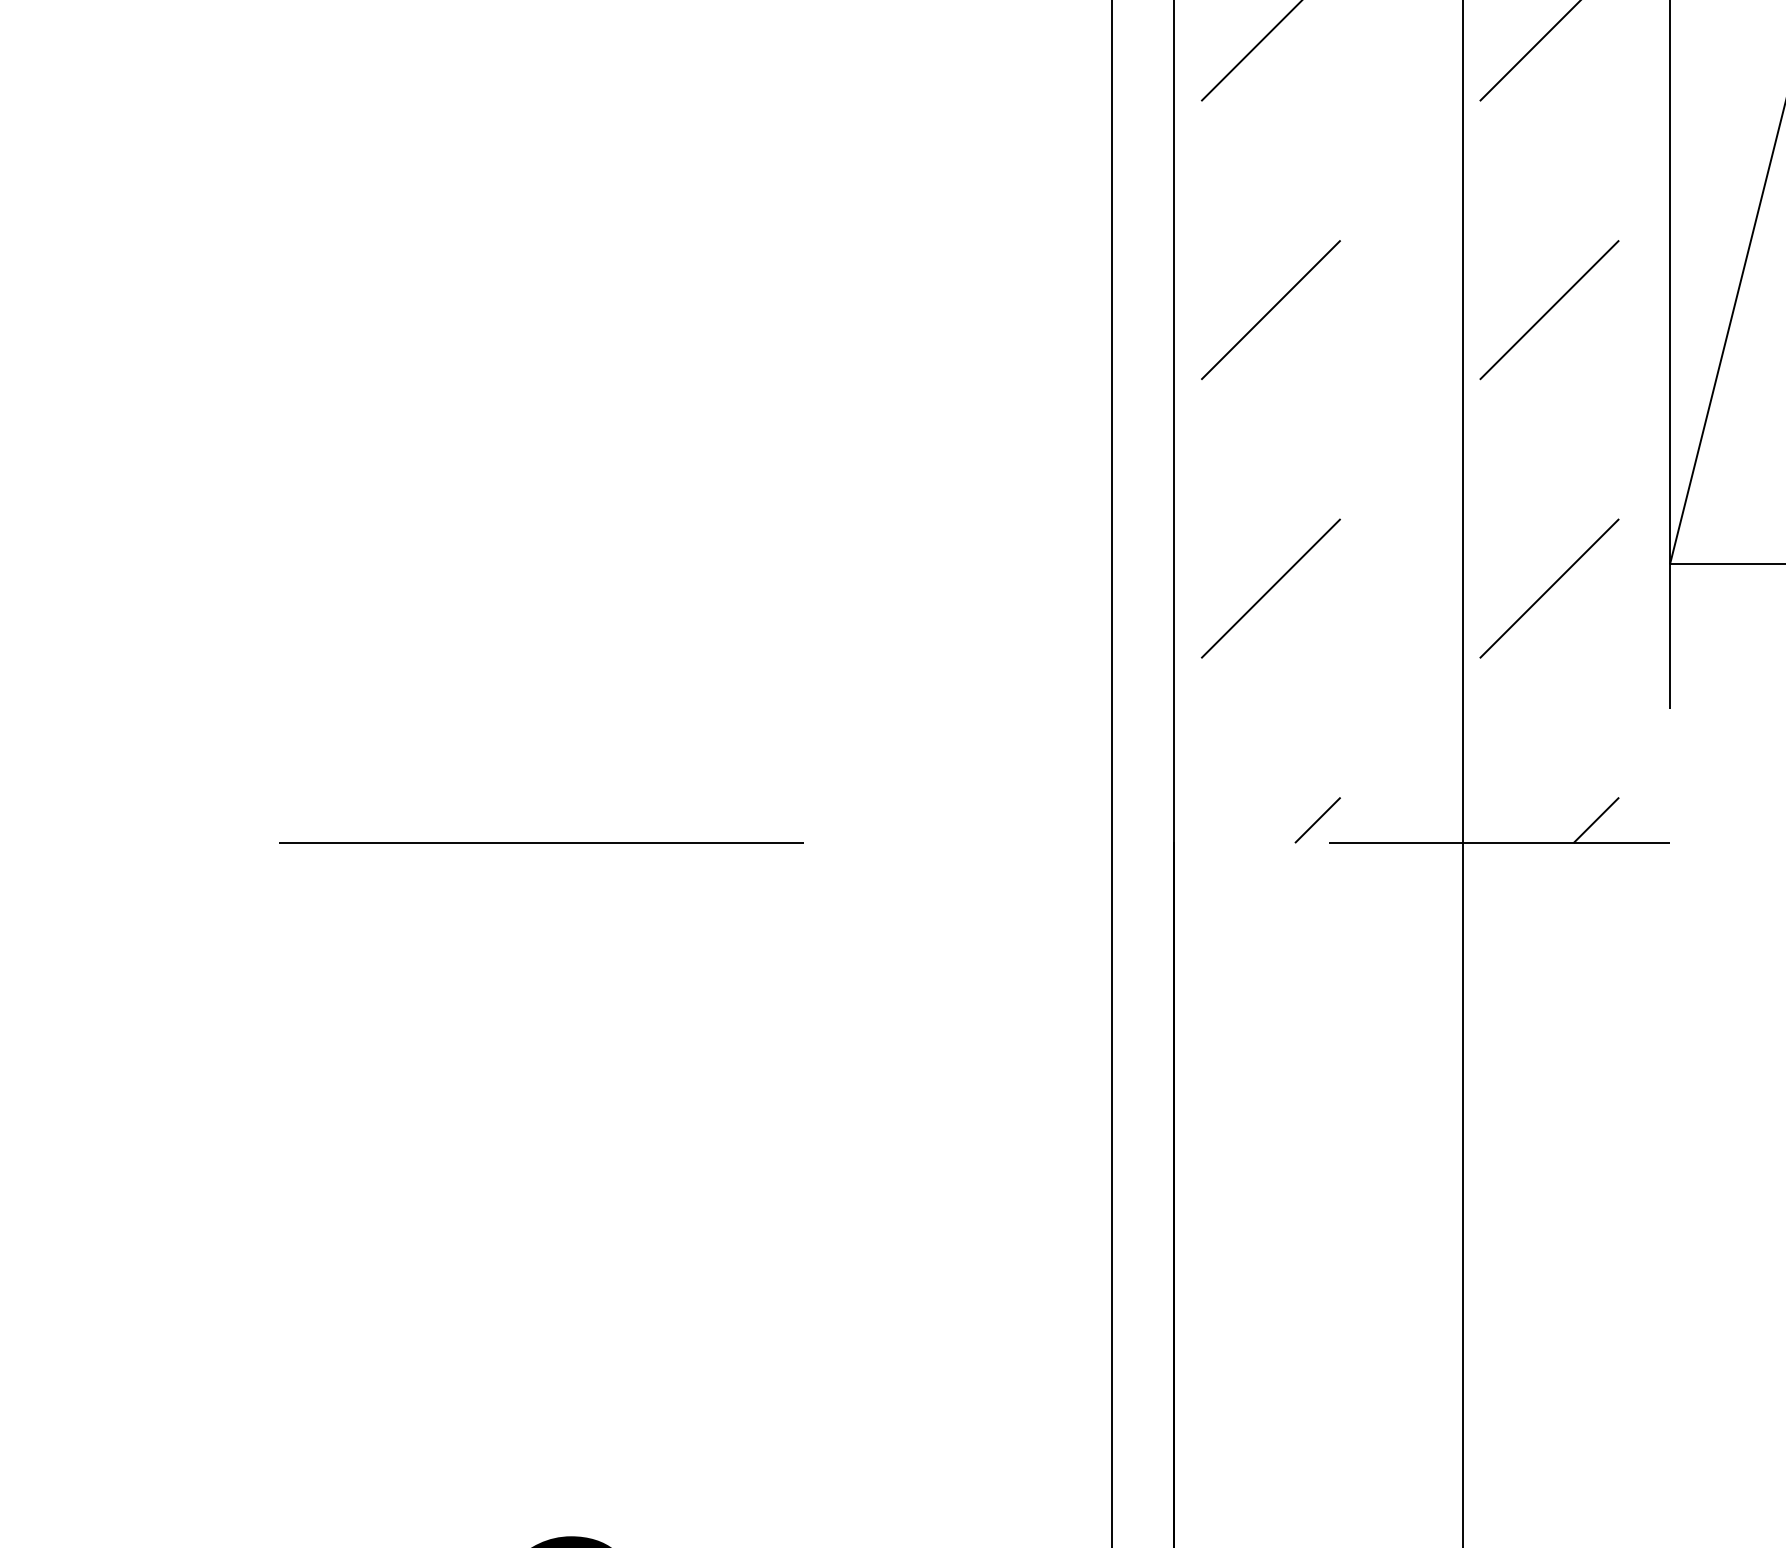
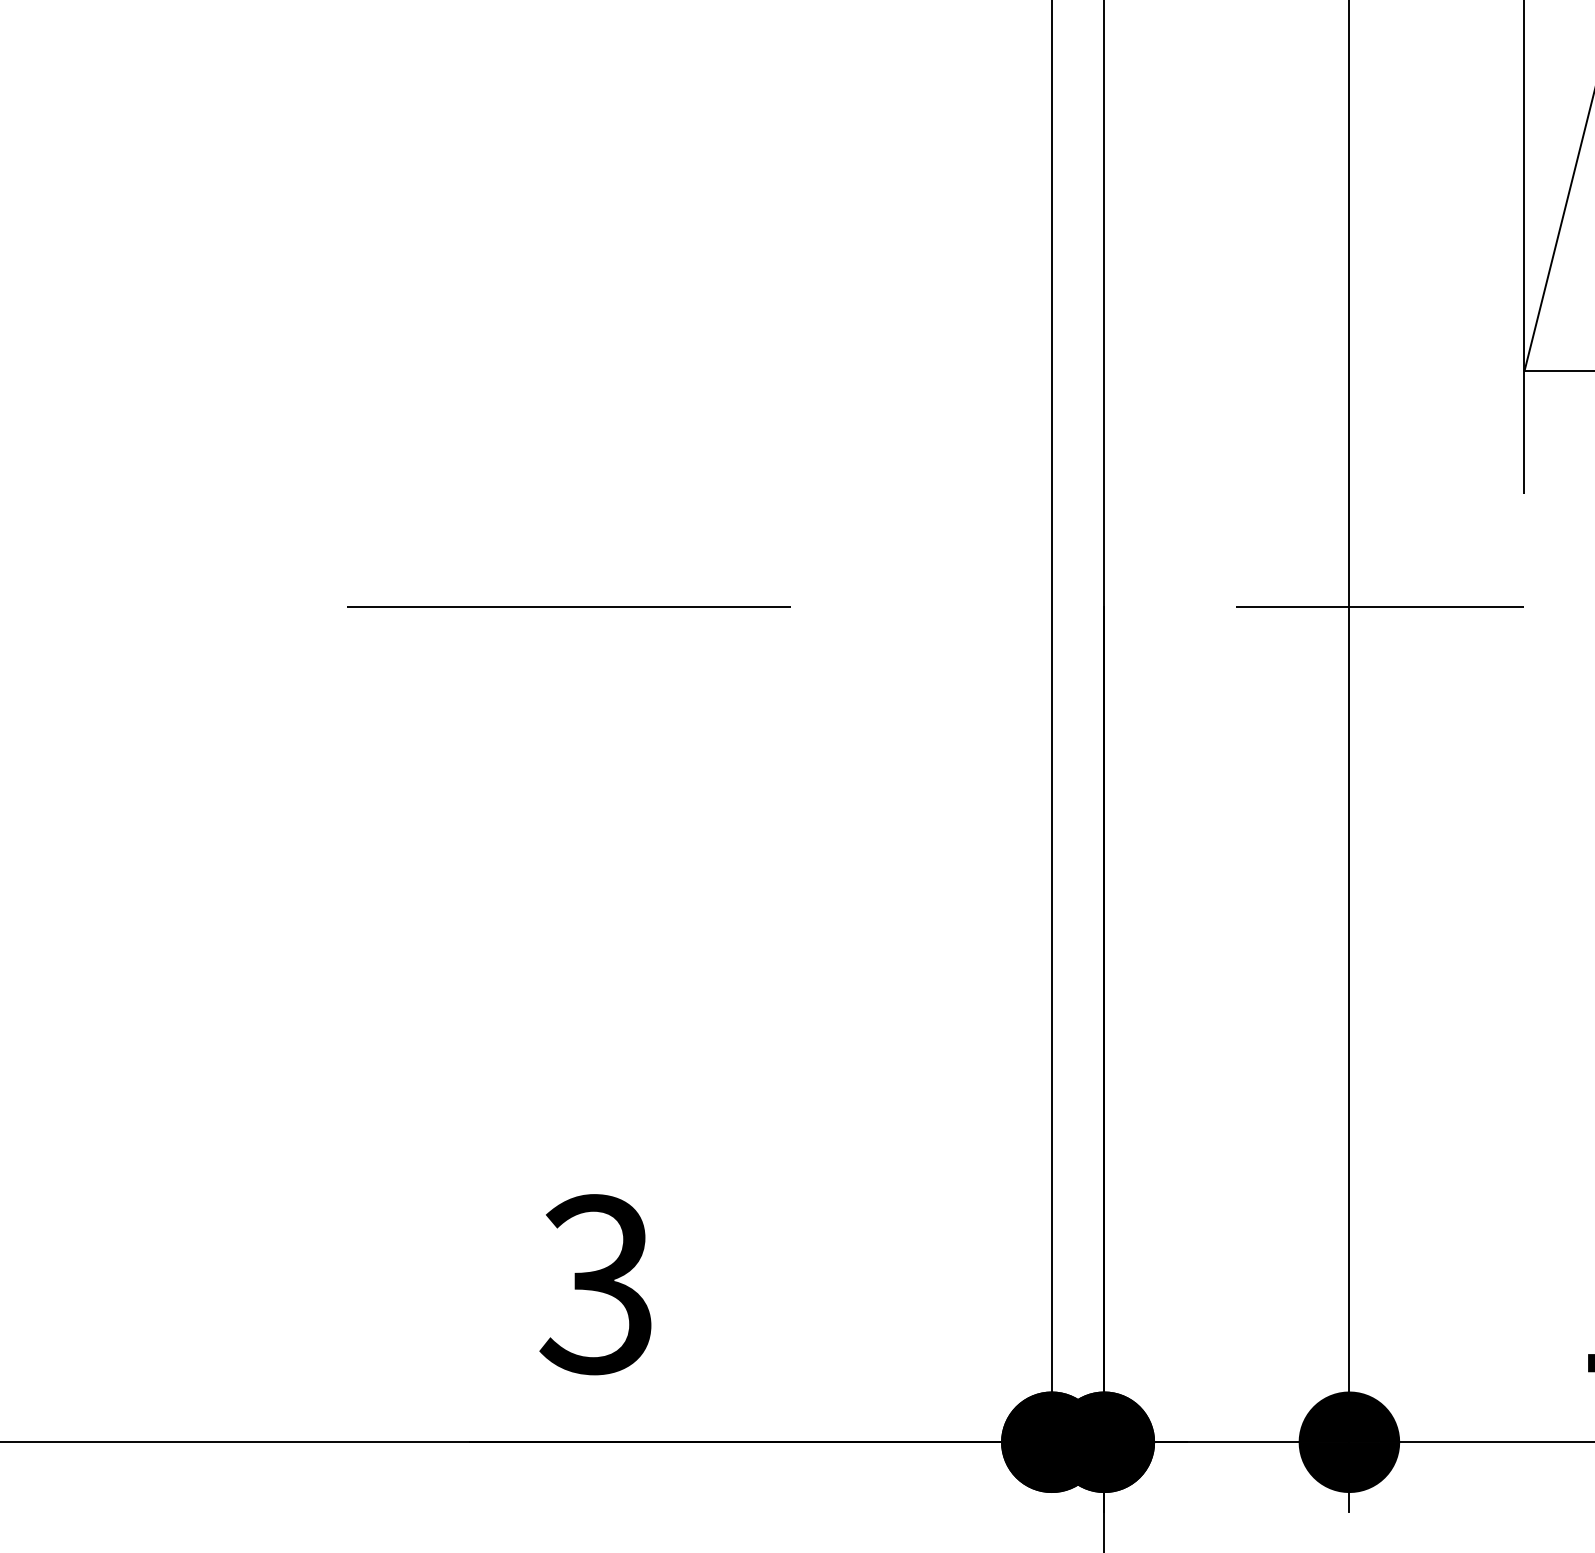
hatch: (1410, 542) -> (1304, 352), removed

